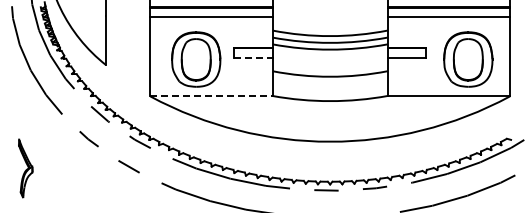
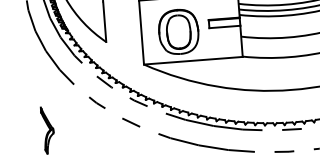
line: (254, 57) -> (225, 26), dashed -> solid
line: (212, 96) -> (194, 60), dashed -> solid

